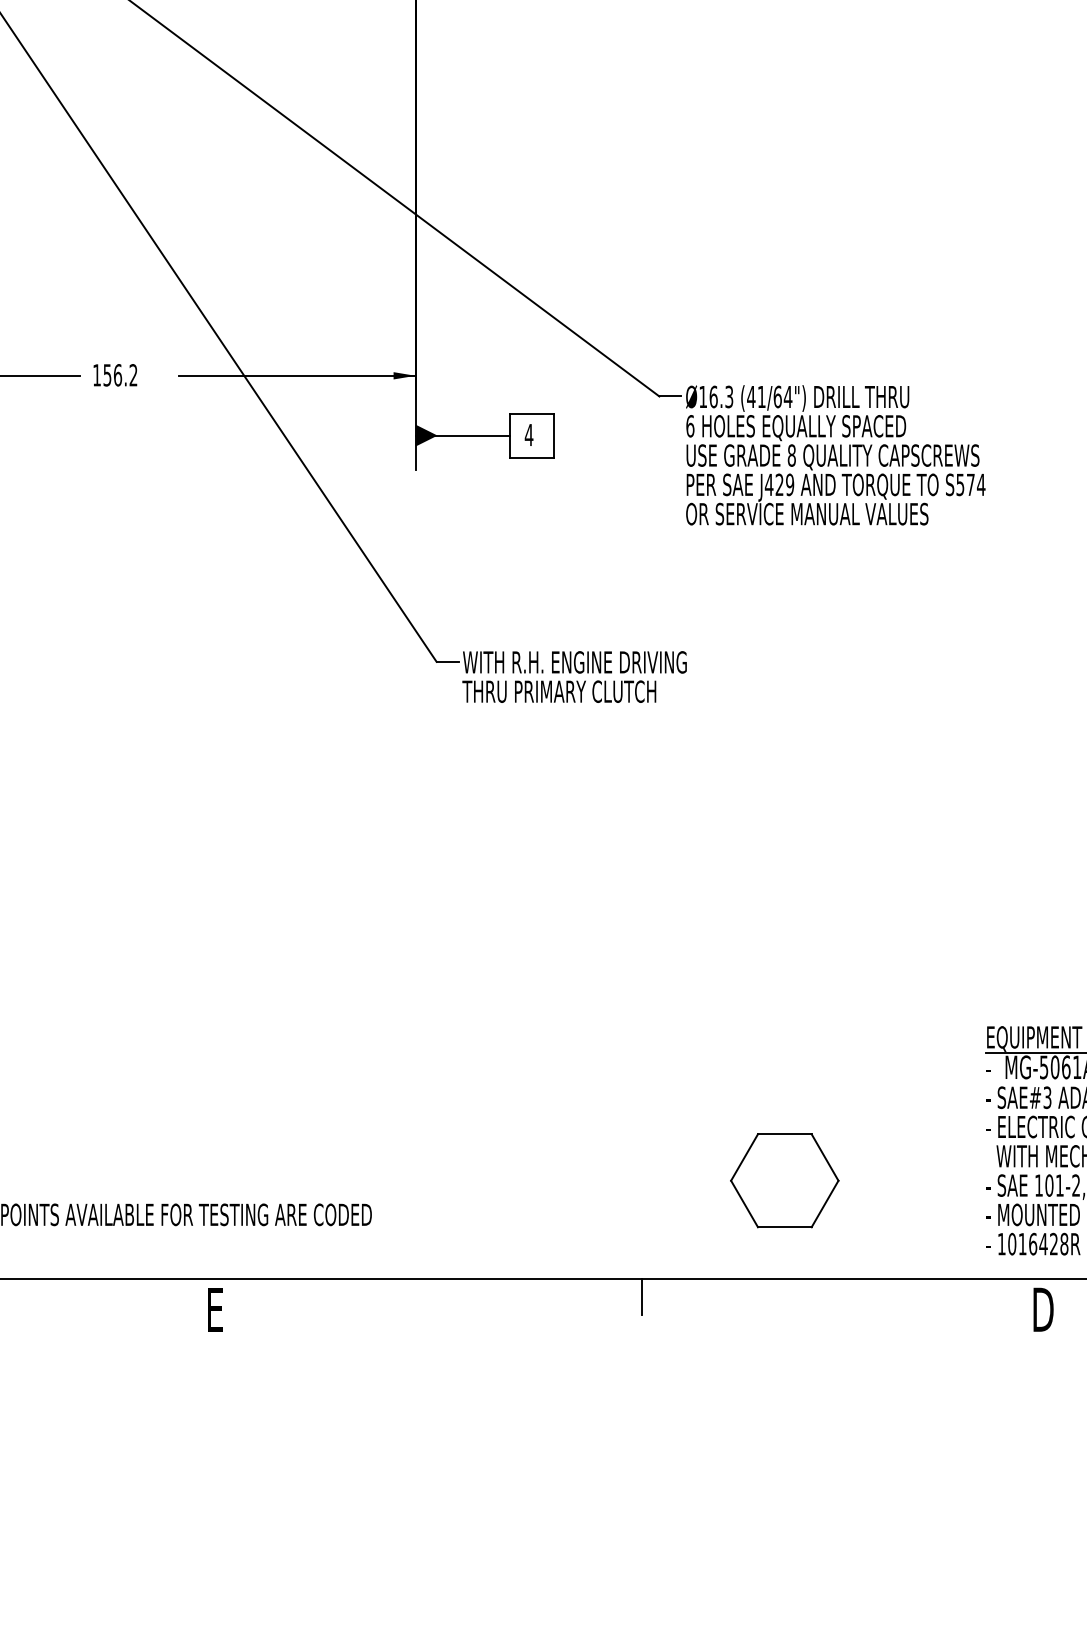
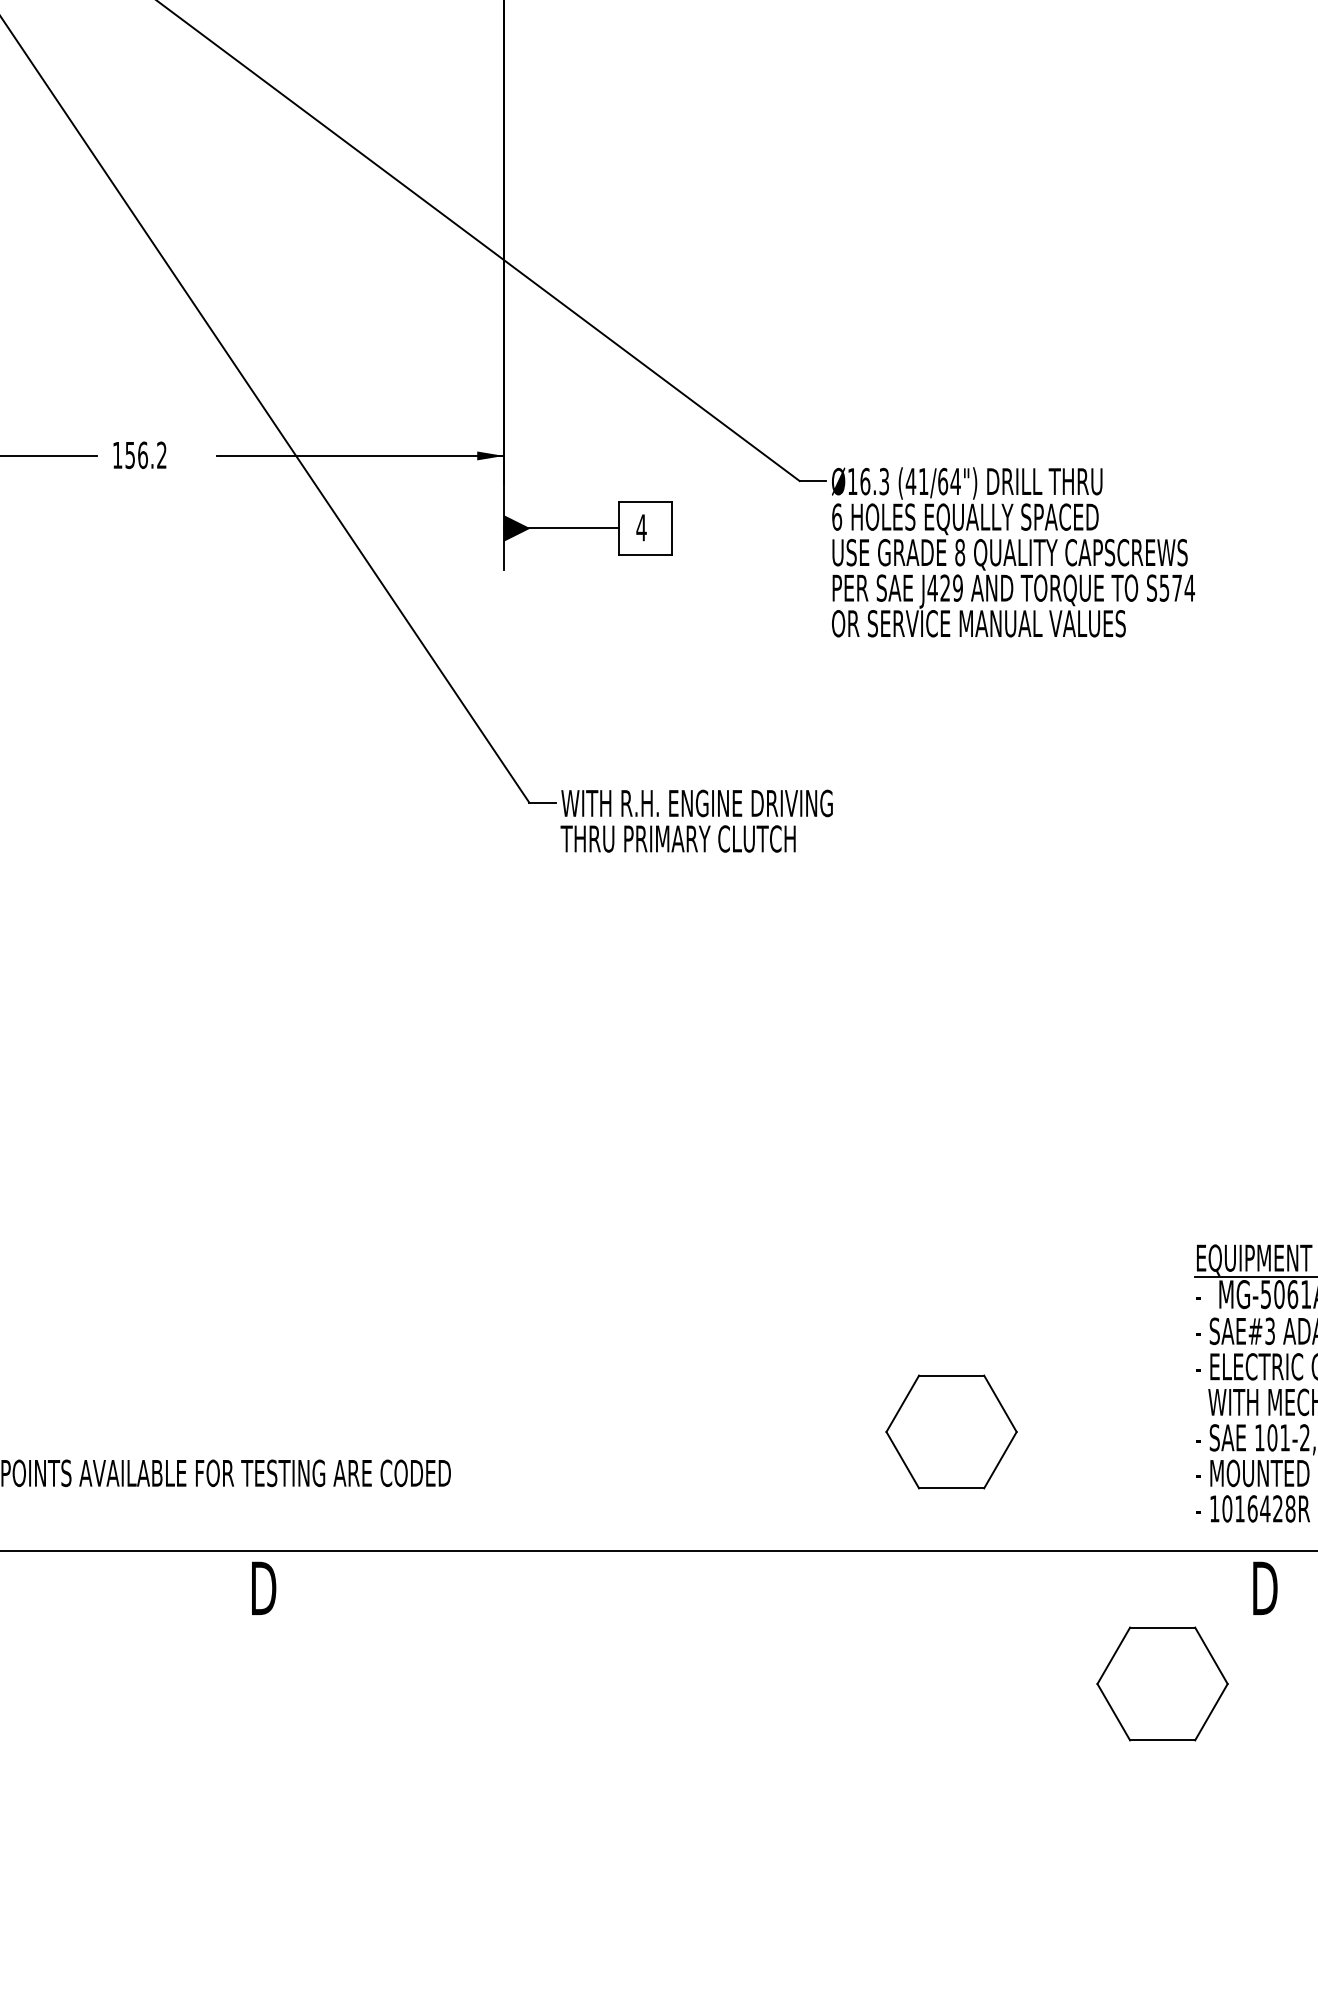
line: (642, 1296) -> (778, 1572), removed
text: (218, 1309) -> (264, 1588), E -> D
part: (958, 1388) -> (1162, 1683), added

